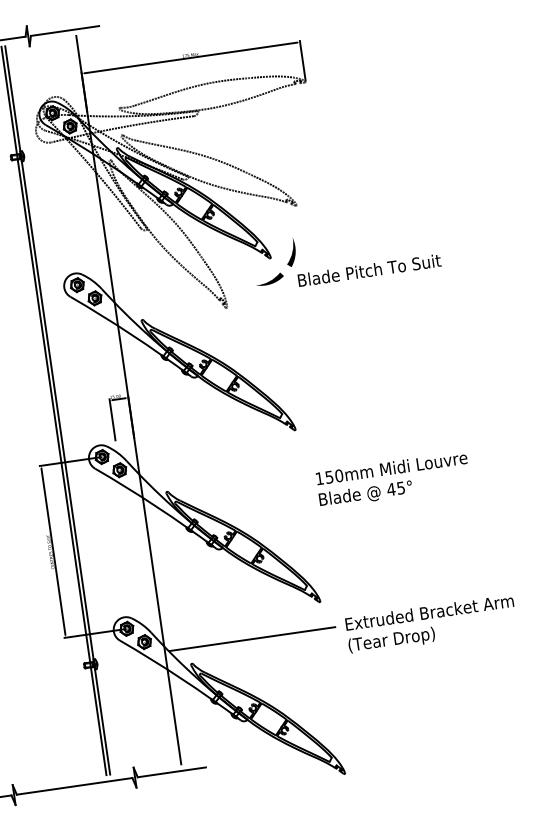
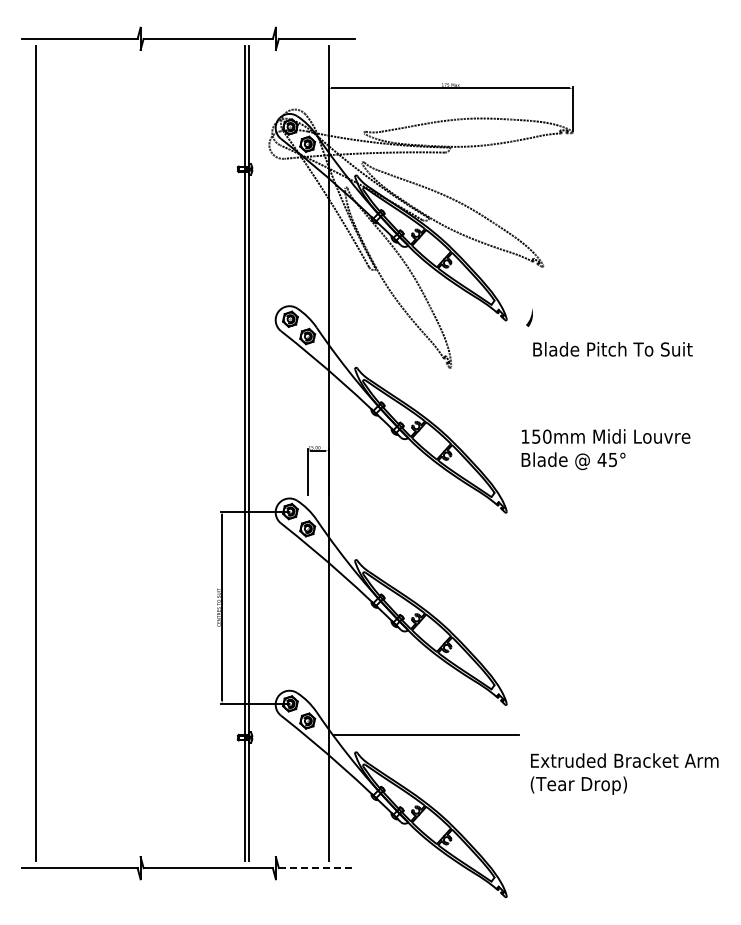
part: (290, 252) -> (529, 317), size x0.6
fill: (269, 279) -> (501, 343), removed
text: (392, 479) -> (605, 449), moved
text: (431, 623) -> (624, 773), moved
line: (172, 772) -> (317, 868), solid -> dashed

